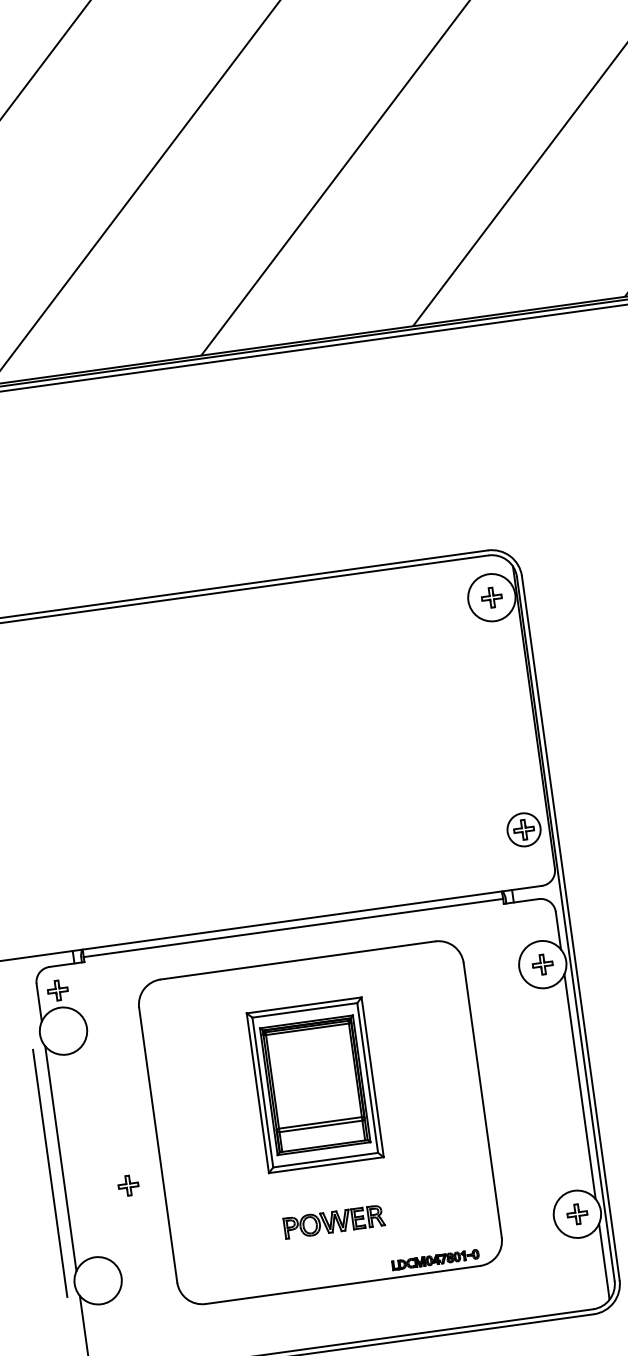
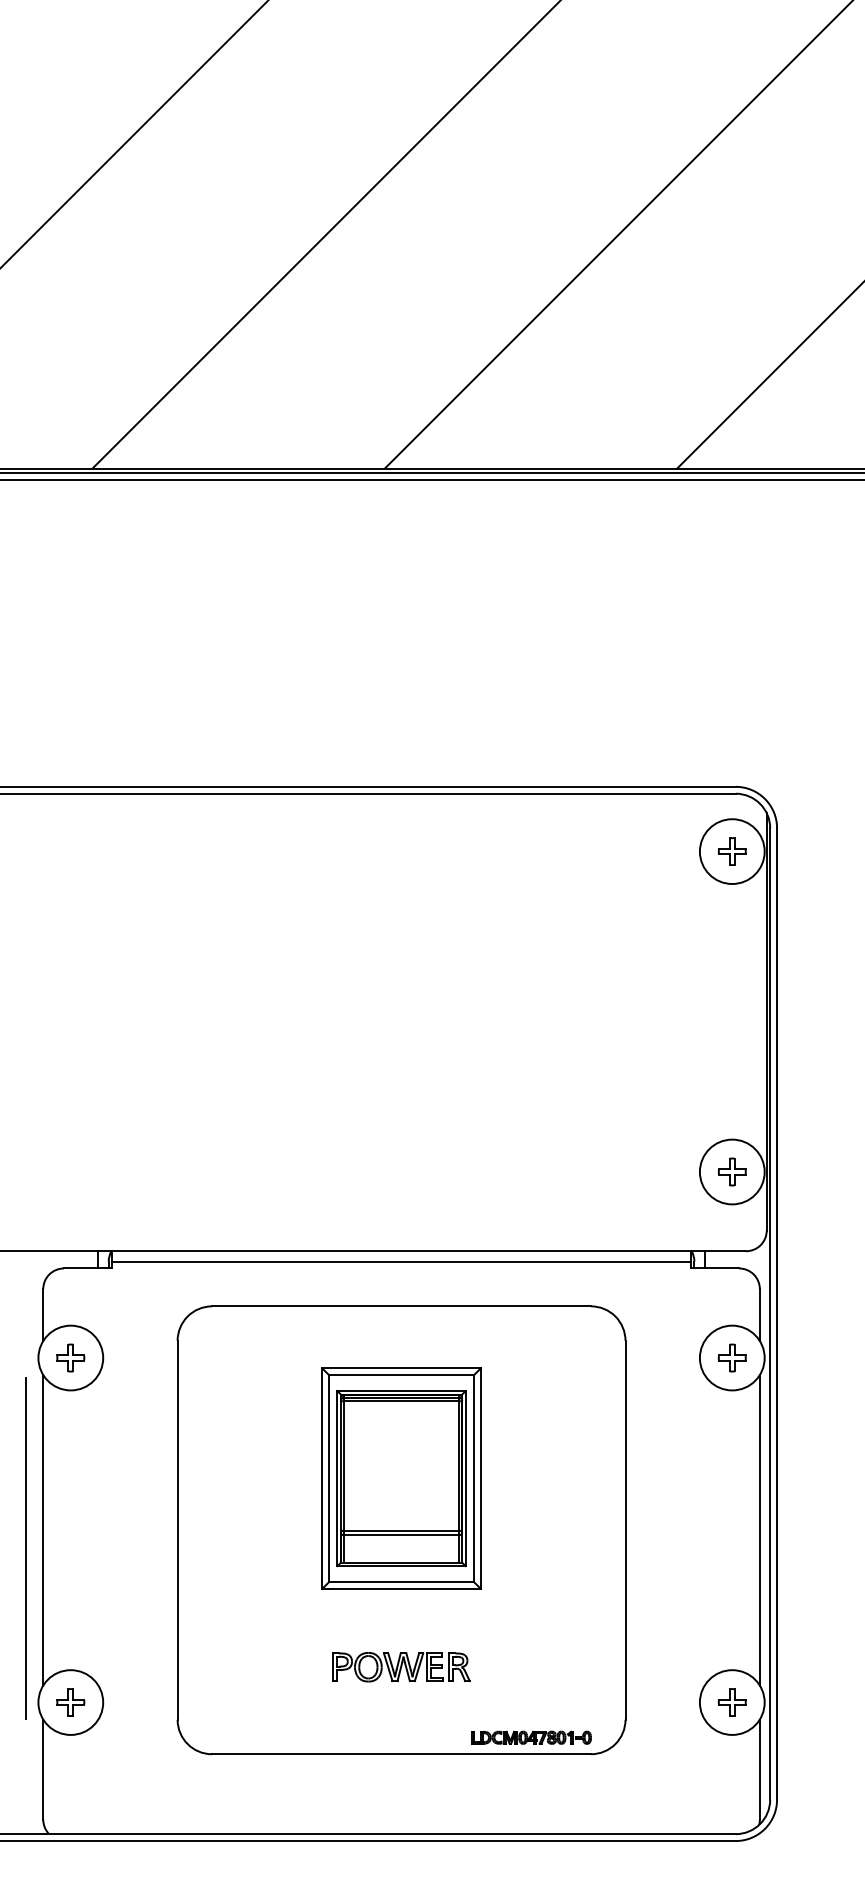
circle: (523, 829) -> (731, 1171), size x1.43
part: (57, 990) -> (70, 1357), moved
part: (128, 1185) -> (70, 1702), moved

